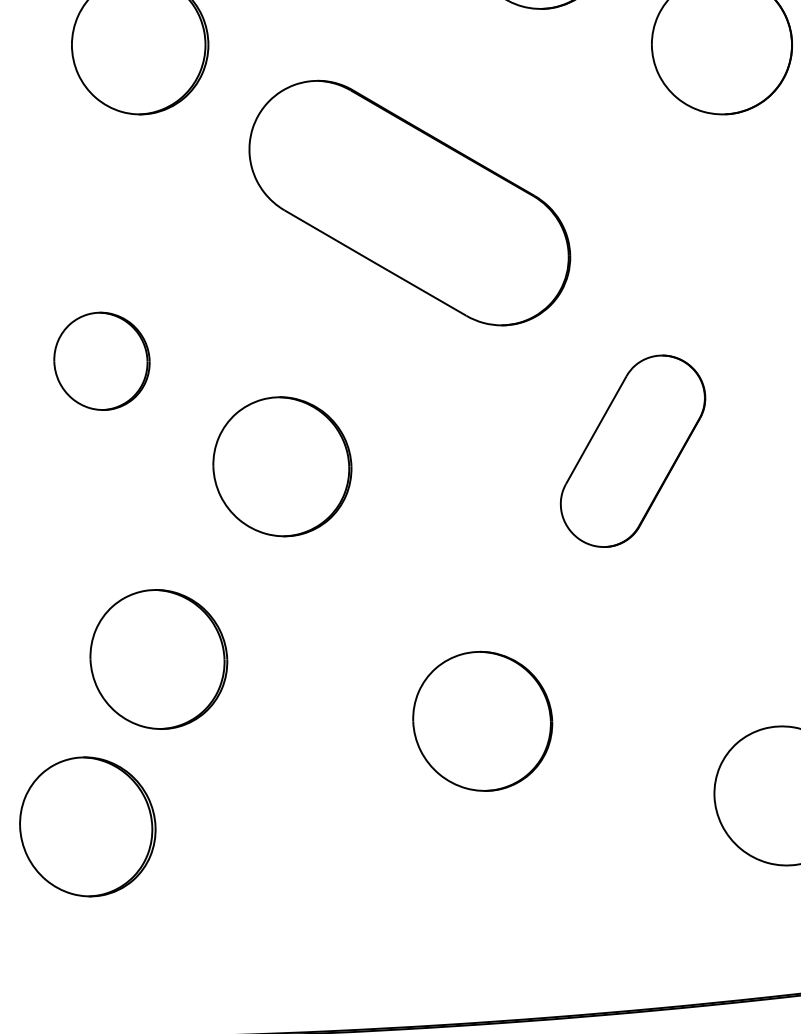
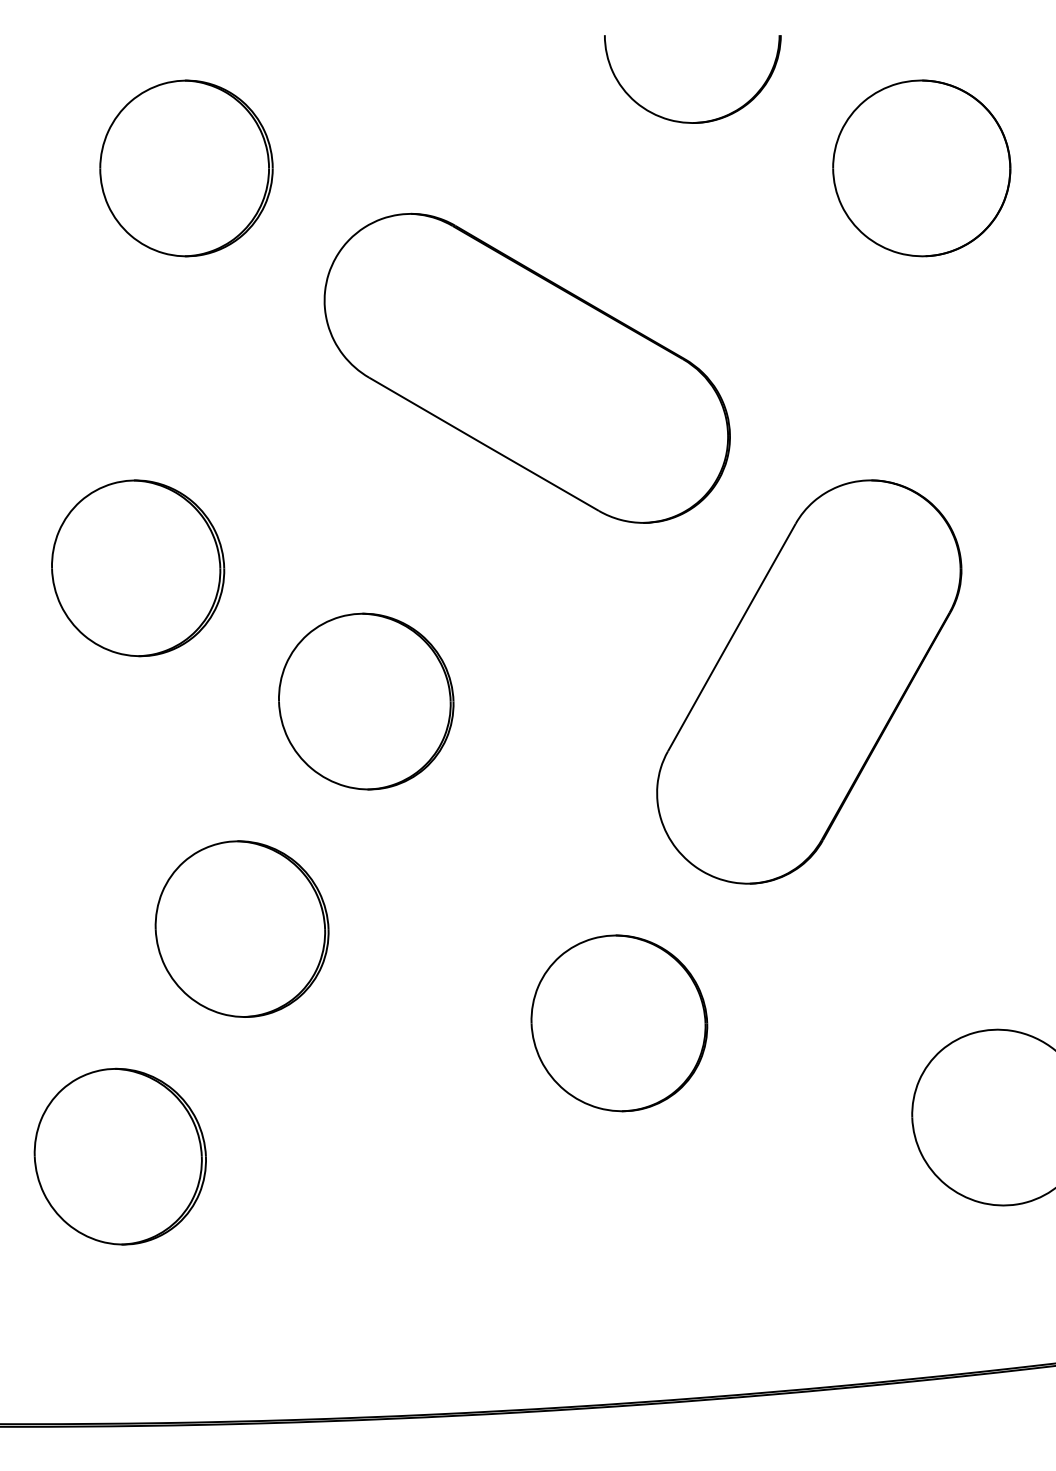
part: (102, 361) -> (138, 568), size x1.43
part: (633, 450) -> (809, 681), size x1.67
part: (158, 658) -> (241, 928), moved

